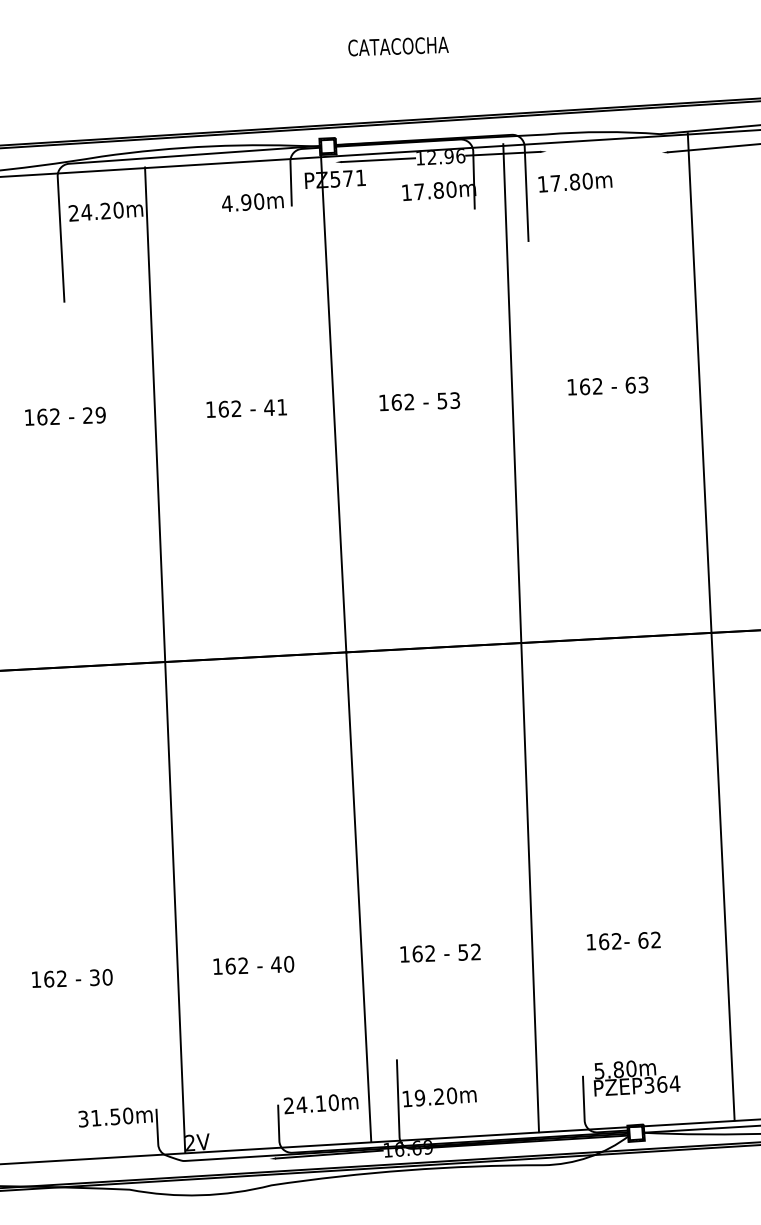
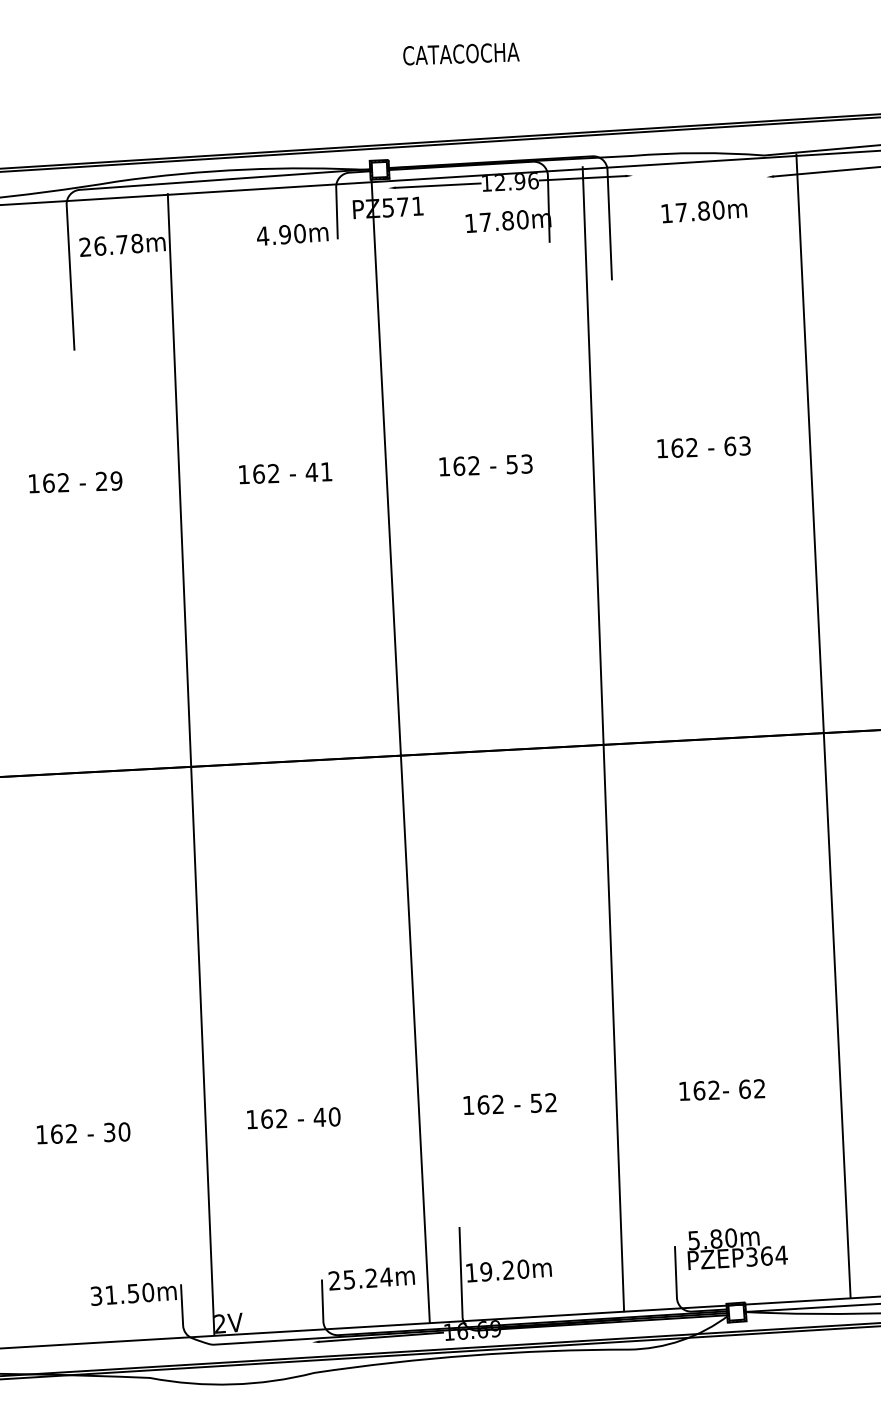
text: (575, 182) -> (704, 211), moved
text: (102, 211) -> (118, 245), 24.20m -> 26.78m
text: (317, 1103) -> (367, 1278), 24.10m -> 25.24m

